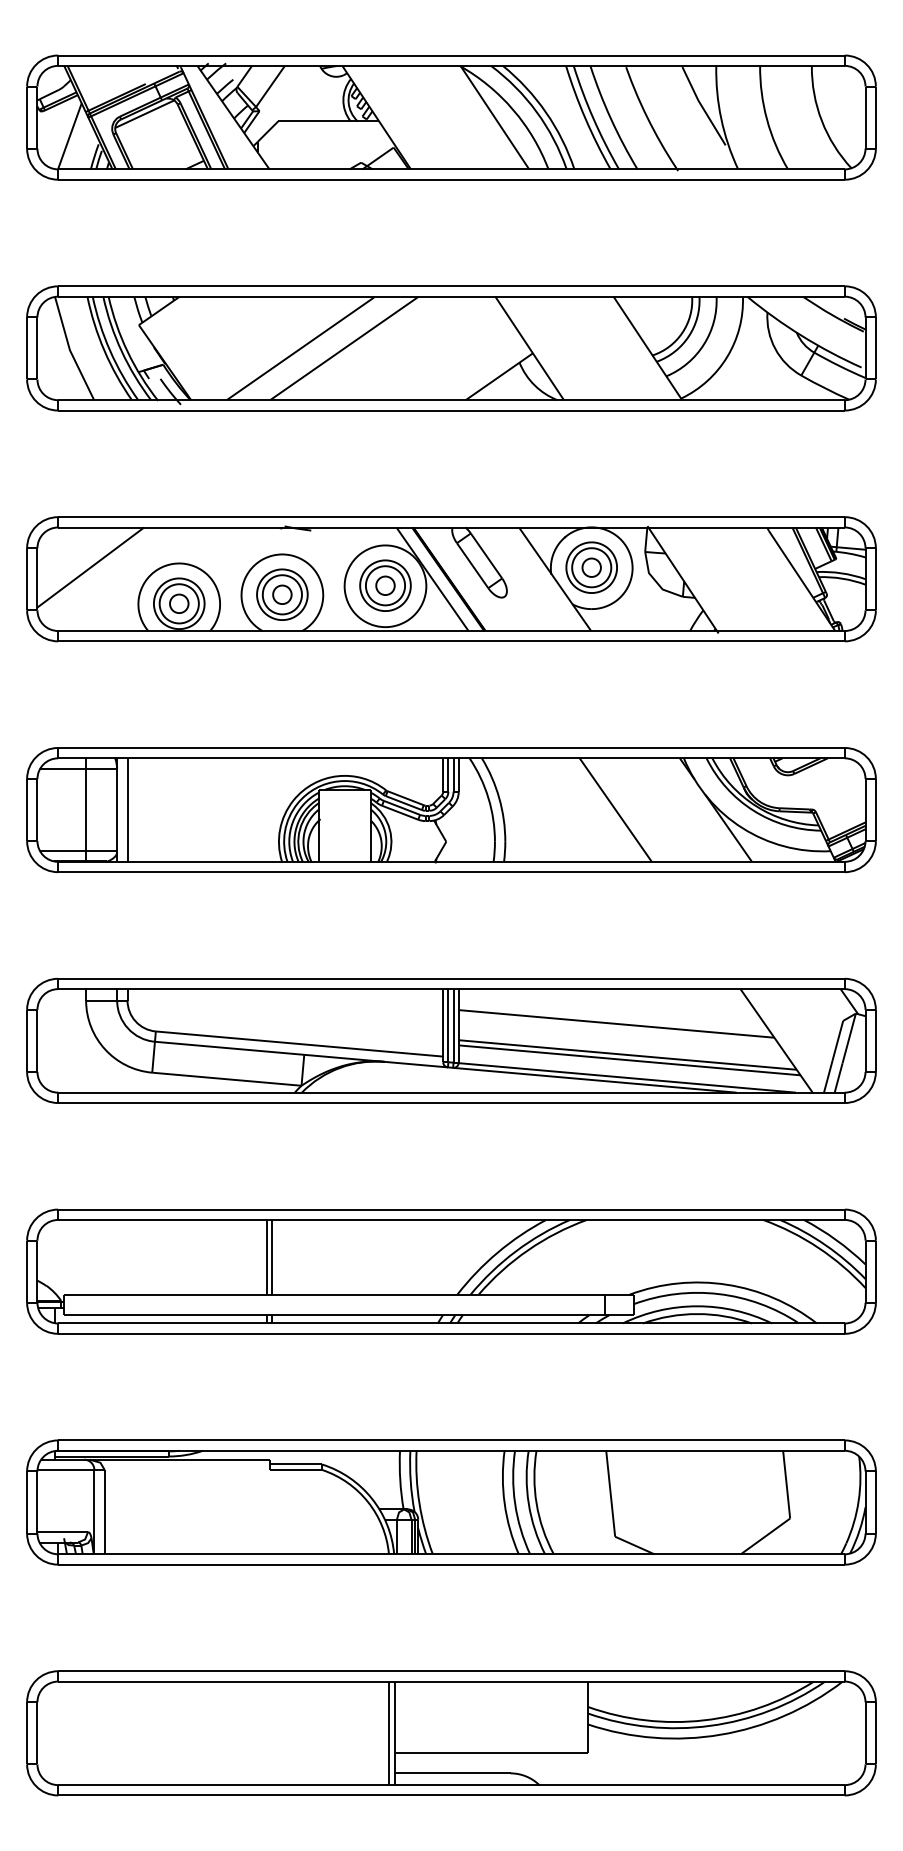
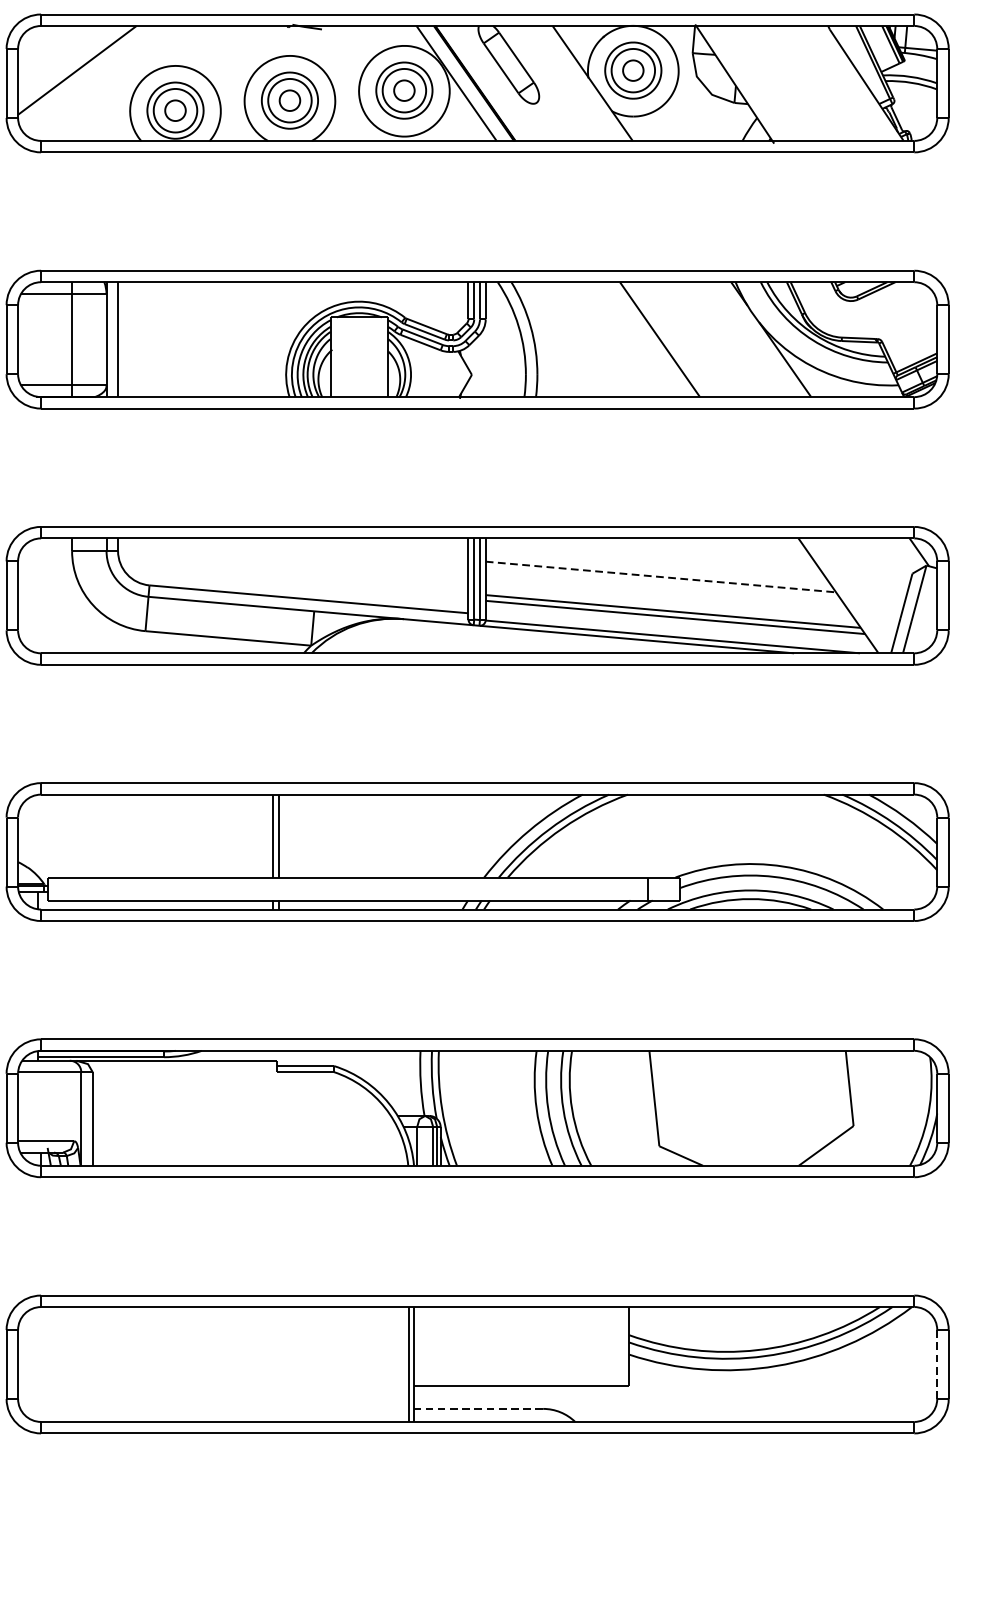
line: (617, 1023) -> (661, 576), solid -> dashed
line: (865, 1732) -> (937, 1363), solid -> dashed
line: (452, 1773) -> (478, 1409), solid -> dashed

